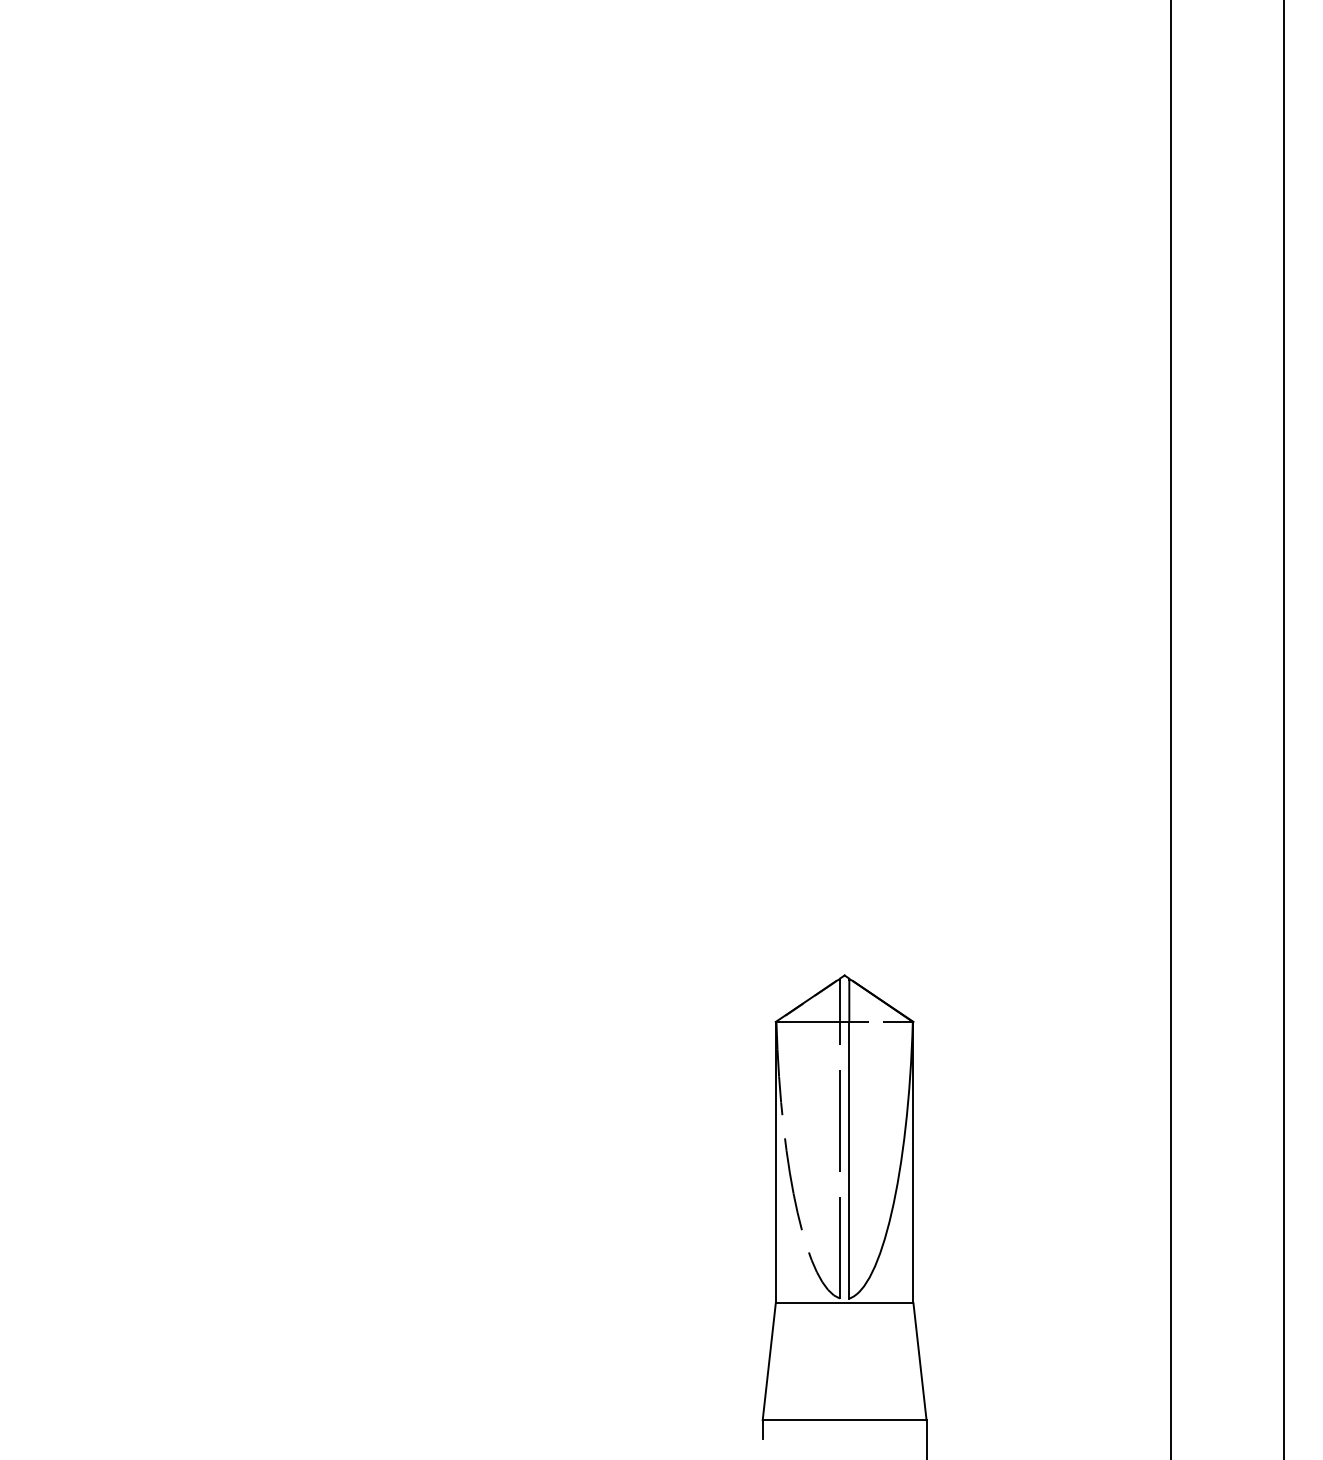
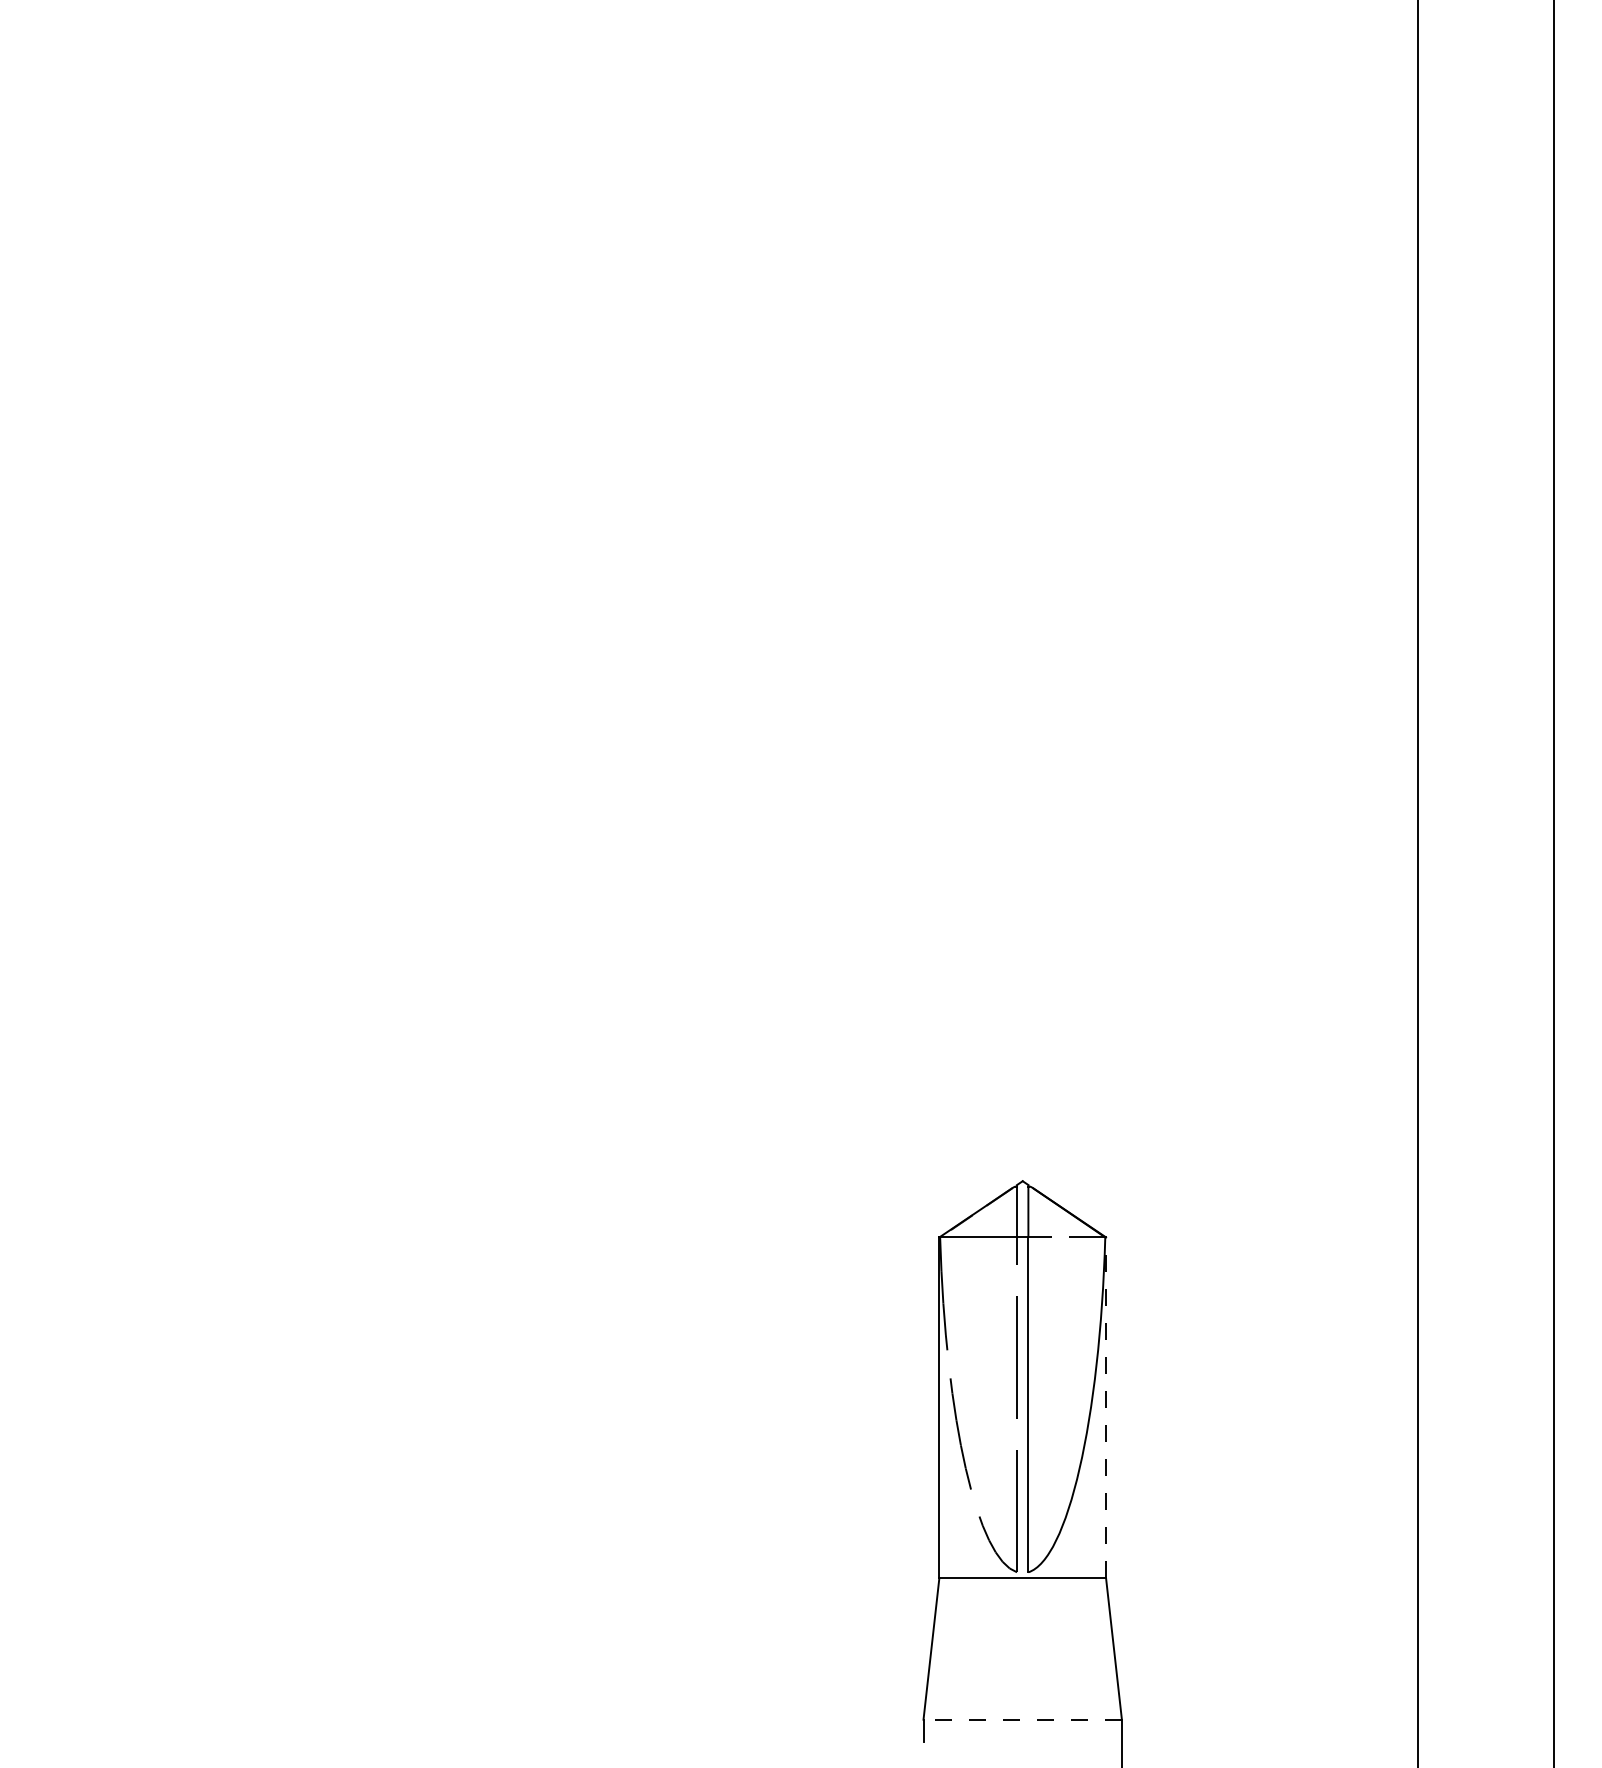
line: (913, 1162) -> (1106, 1407), solid -> dashed
line: (844, 1420) -> (1022, 1719), solid -> dashed

